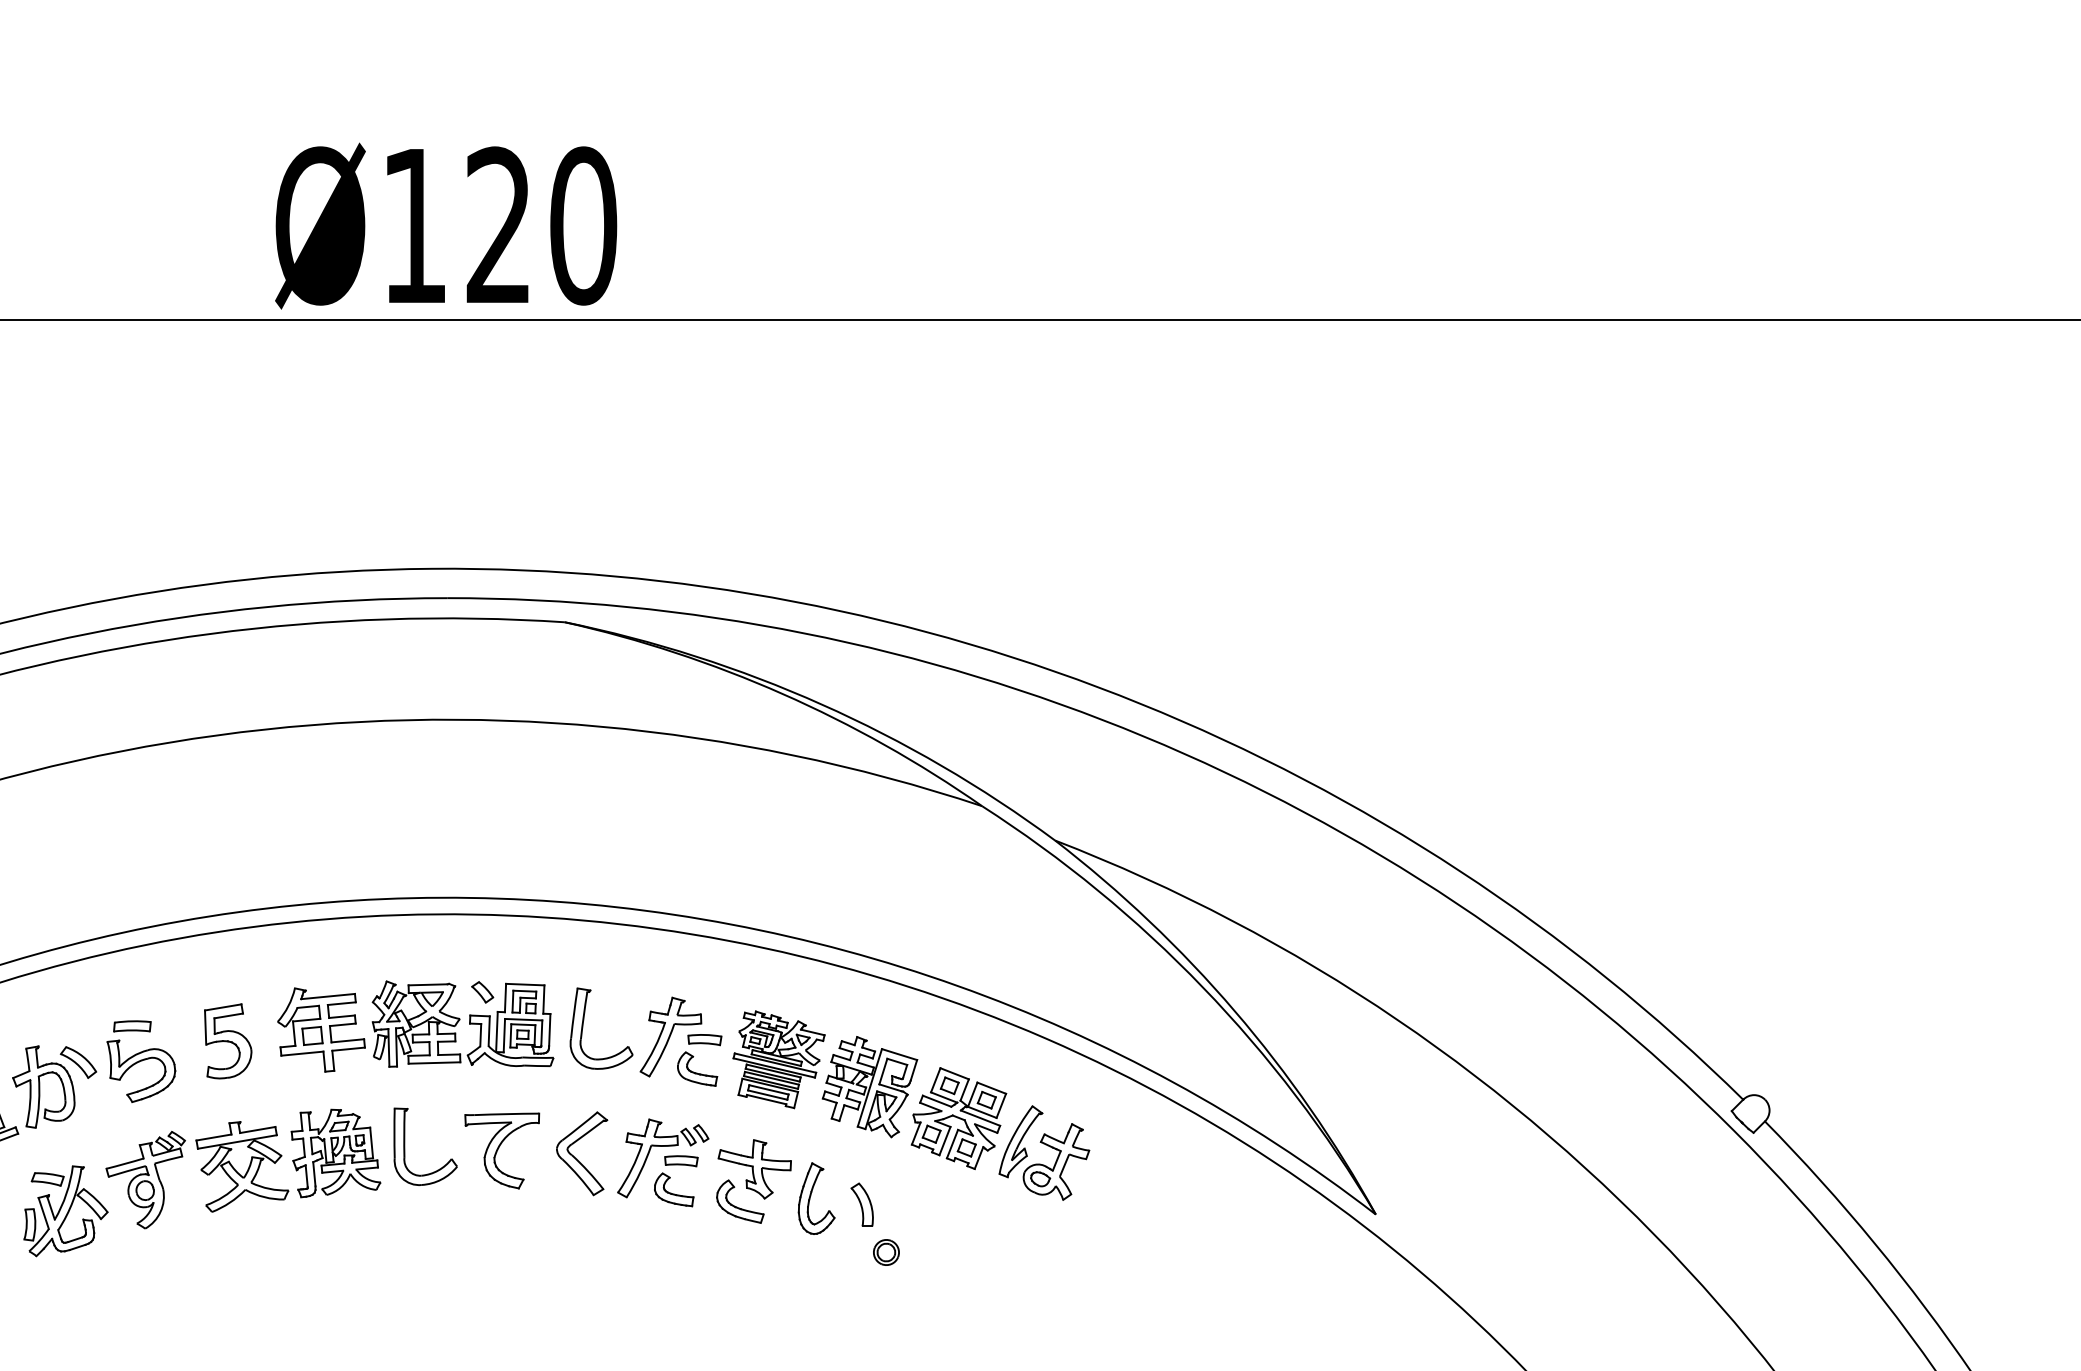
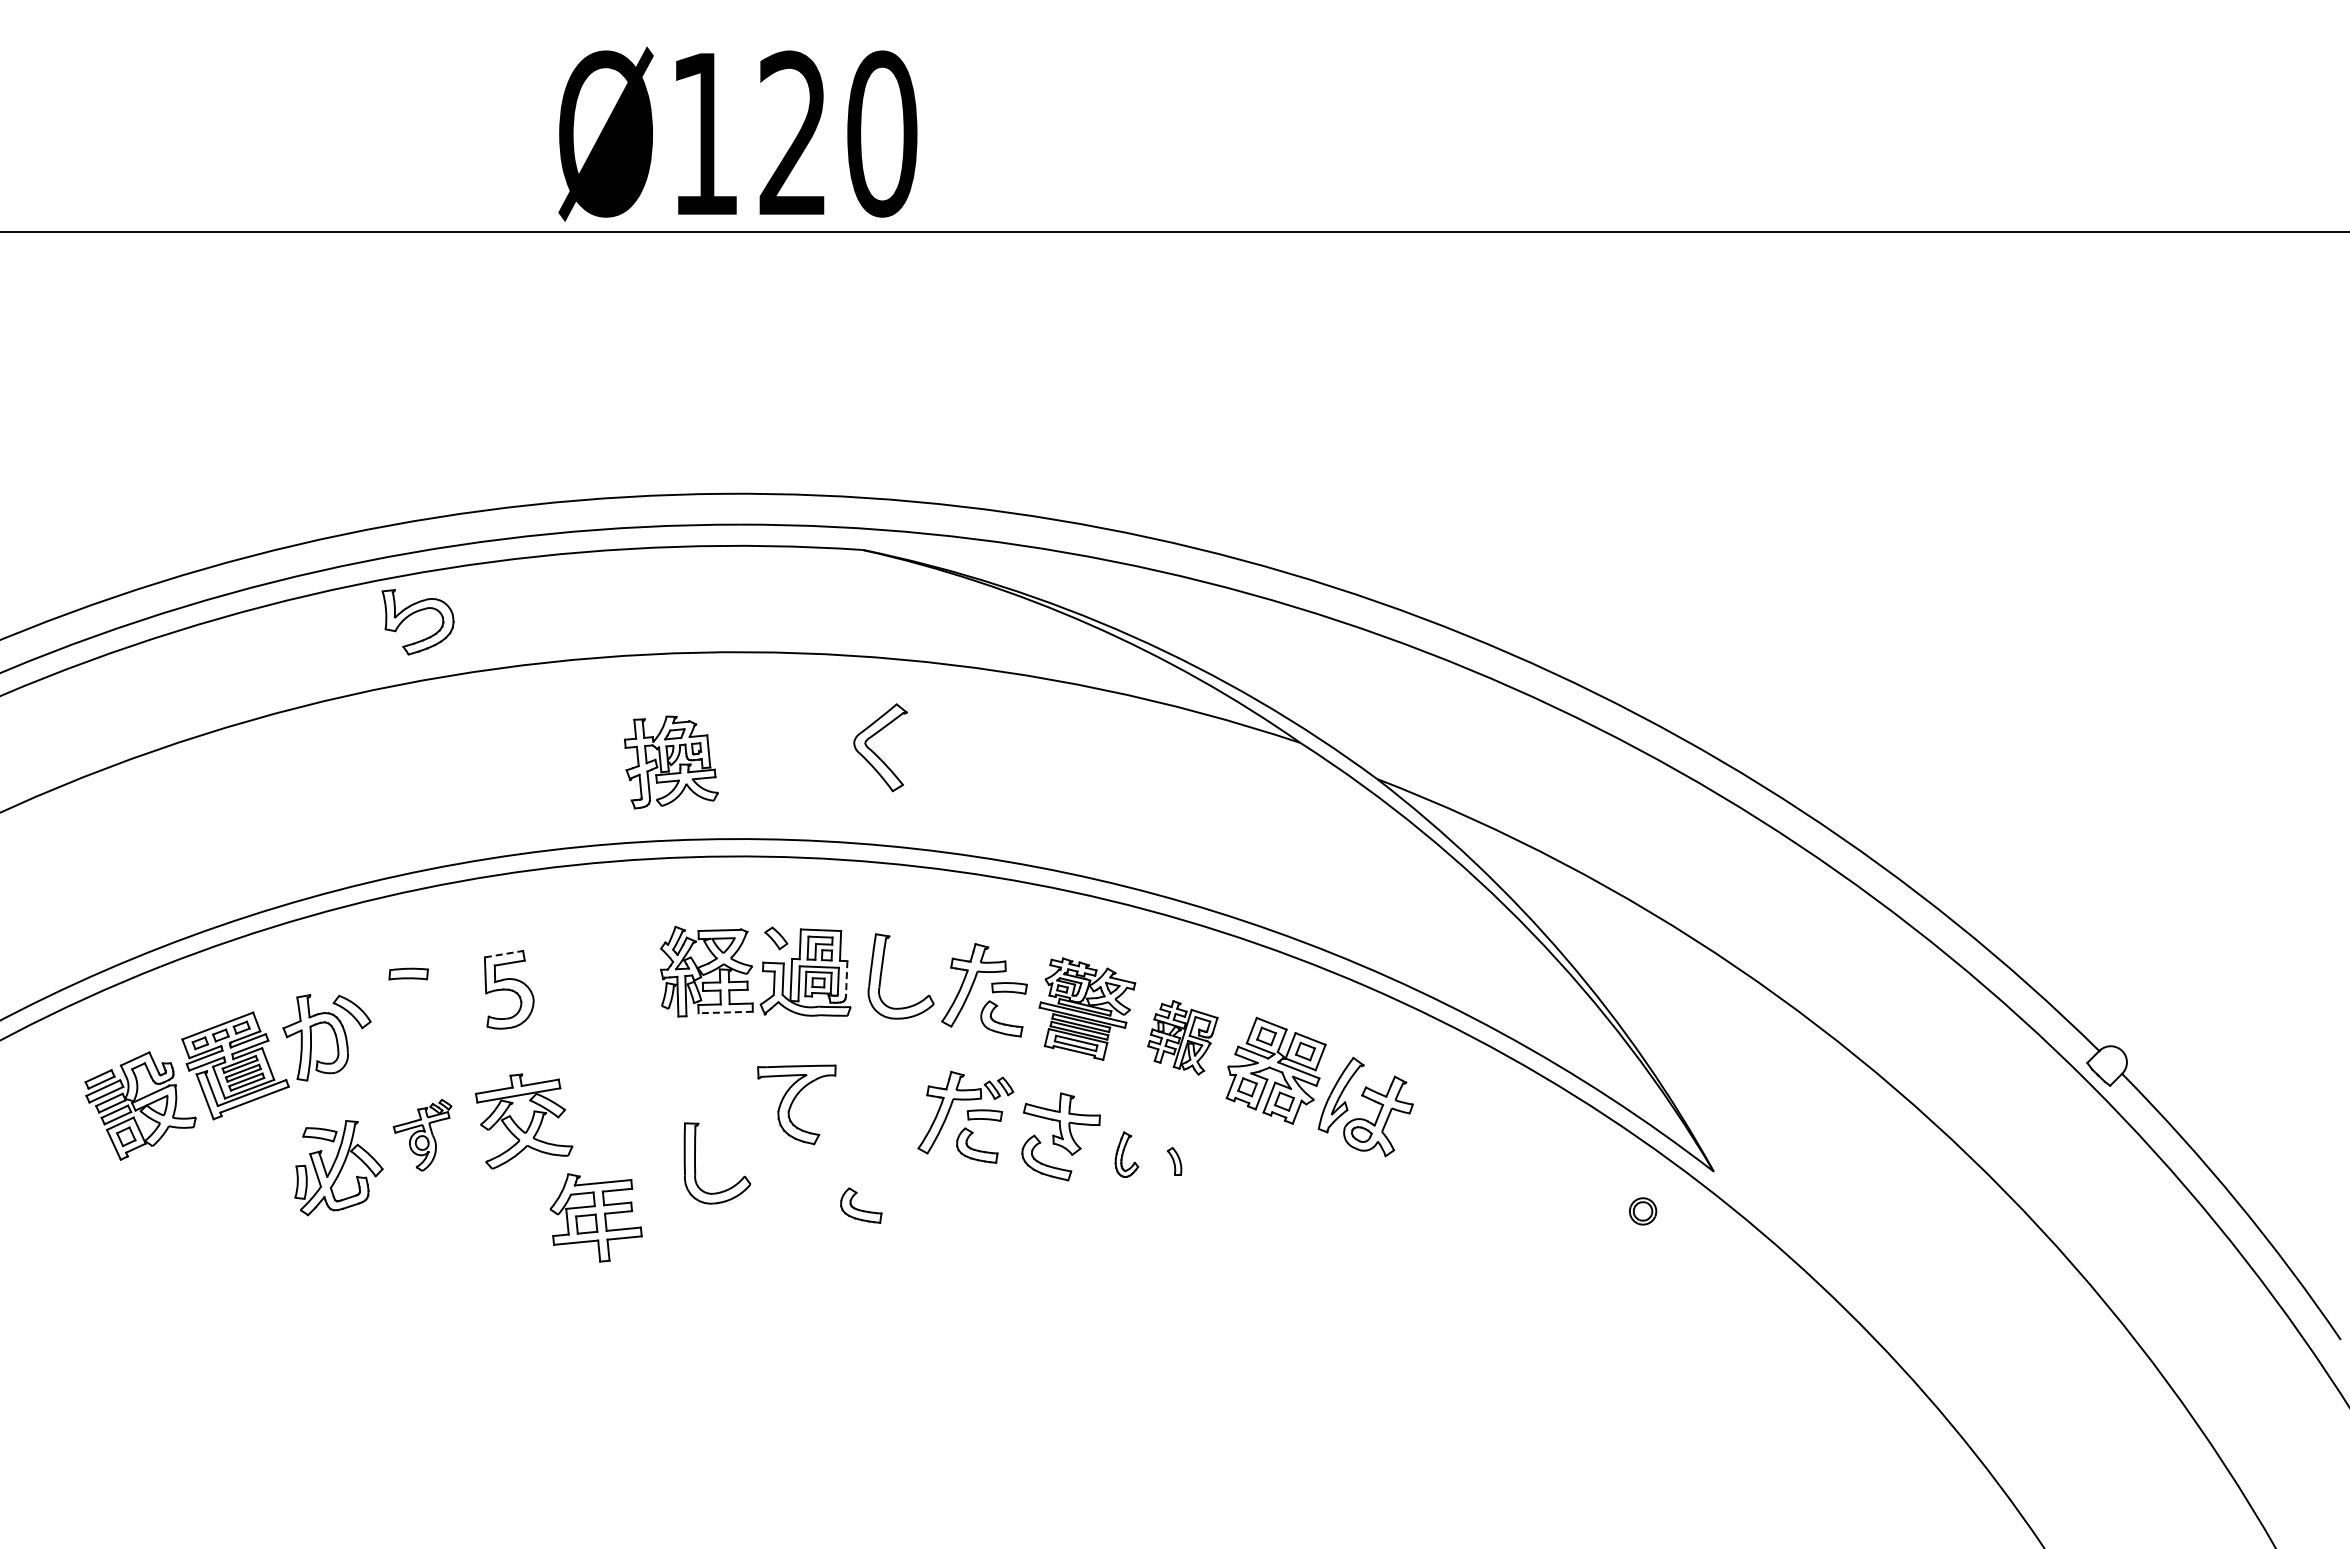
line: (223, 1007) -> (504, 954), solid -> dashed
part: (320, 1029) -> (595, 1217), moved
line: (549, 1029) -> (846, 977), solid -> dashed
line: (434, 1062) -> (725, 1012), solid -> dashed
part: (136, 1063) -> (413, 614), moved
part: (869, 1086) -> (1182, 1037), size x0.7
part: (404, 1146) -> (695, 1163), moved
part: (336, 1153) -> (671, 762), moved
part: (576, 1158) -> (874, 752), moved
part: (145, 1179) -> (422, 1134), size x0.7
part: (816, 1198) -> (1126, 1154), size x0.6
part: (862, 1204) -> (1174, 1161), size x0.6
part: (563, 1246) -> (861, 1205), added
part: (886, 1252) -> (1643, 1211), moved

